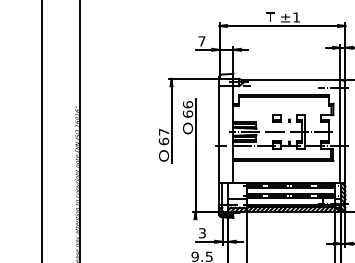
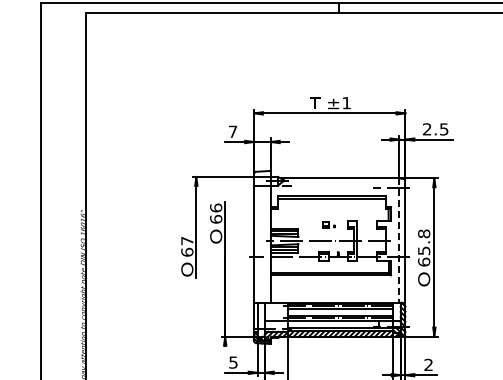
part: (281, 118) -> (328, 224), size x0.6
line: (340, 131) -> (399, 240), solid -> dashed
text: (202, 232) -> (233, 361), 3 -> 5

